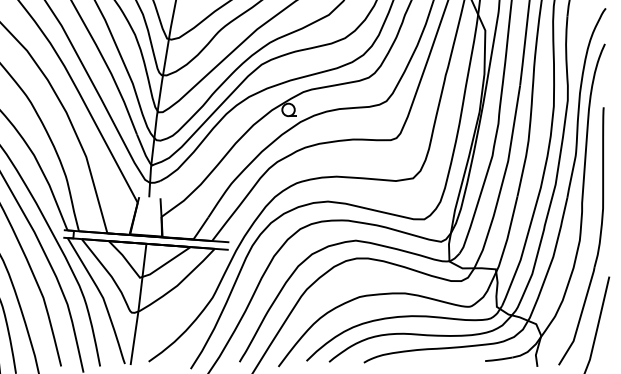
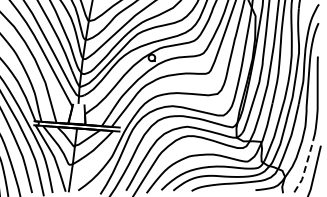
line: (580, 316) -> (305, 166), solid -> dashed

